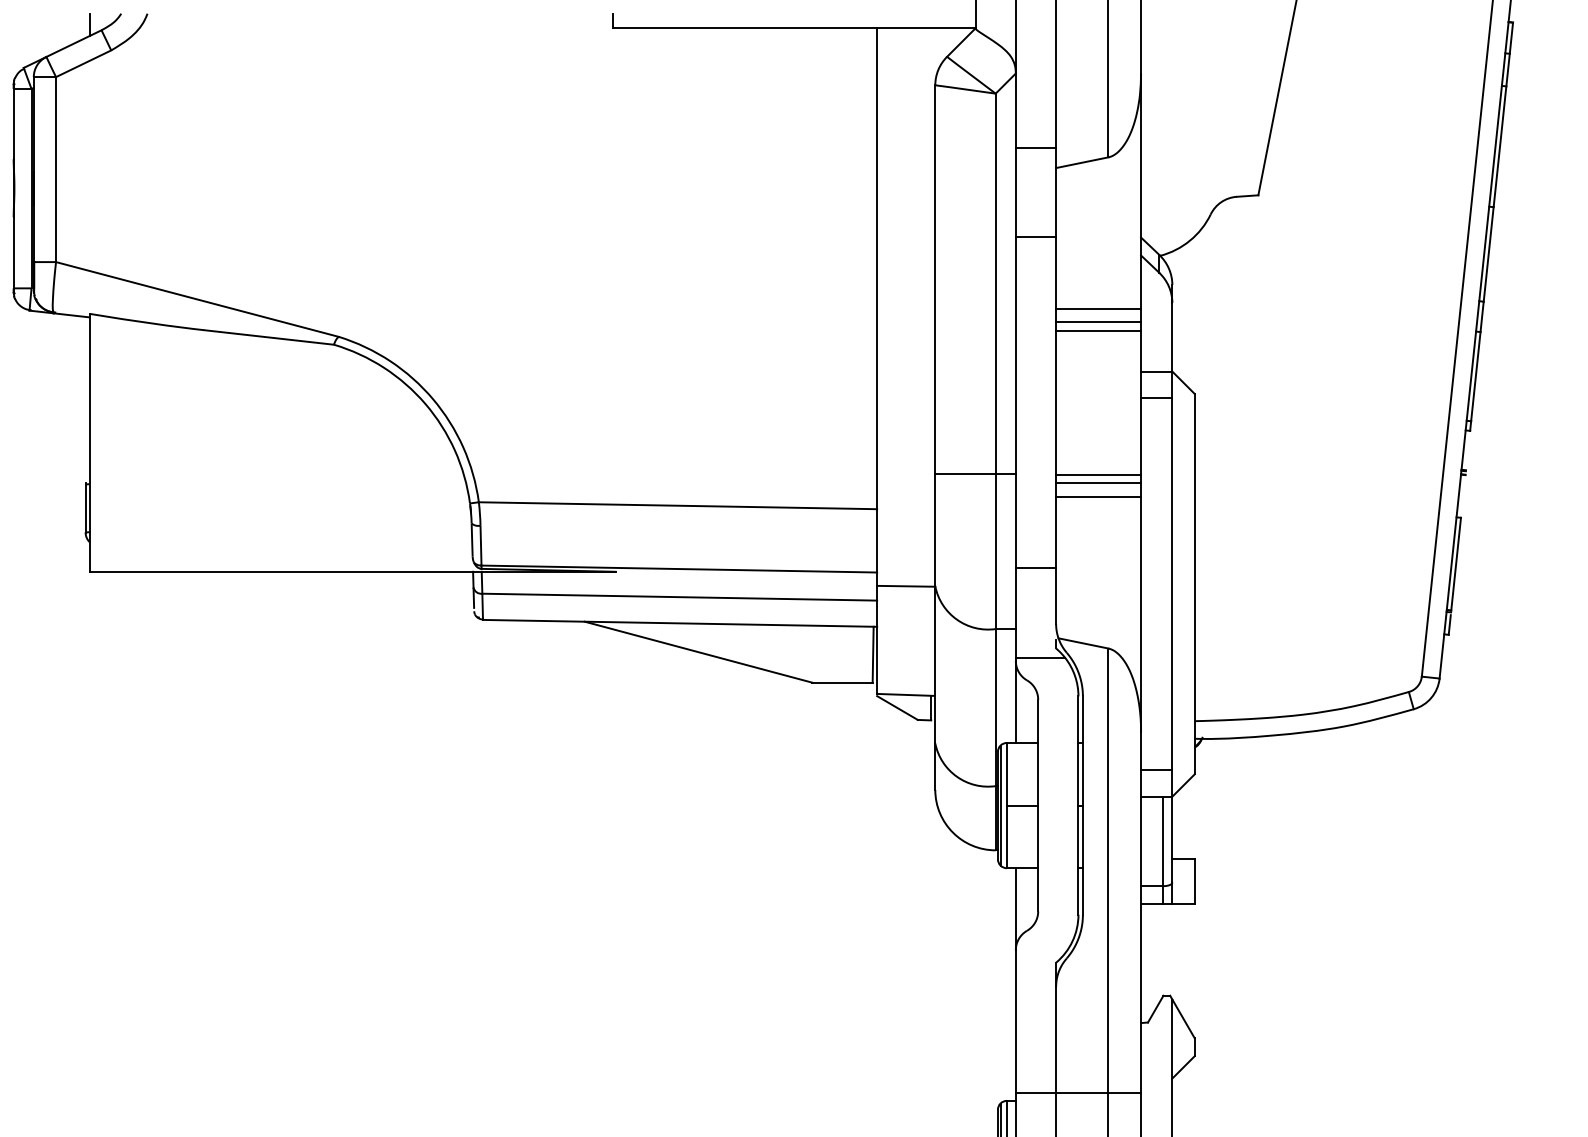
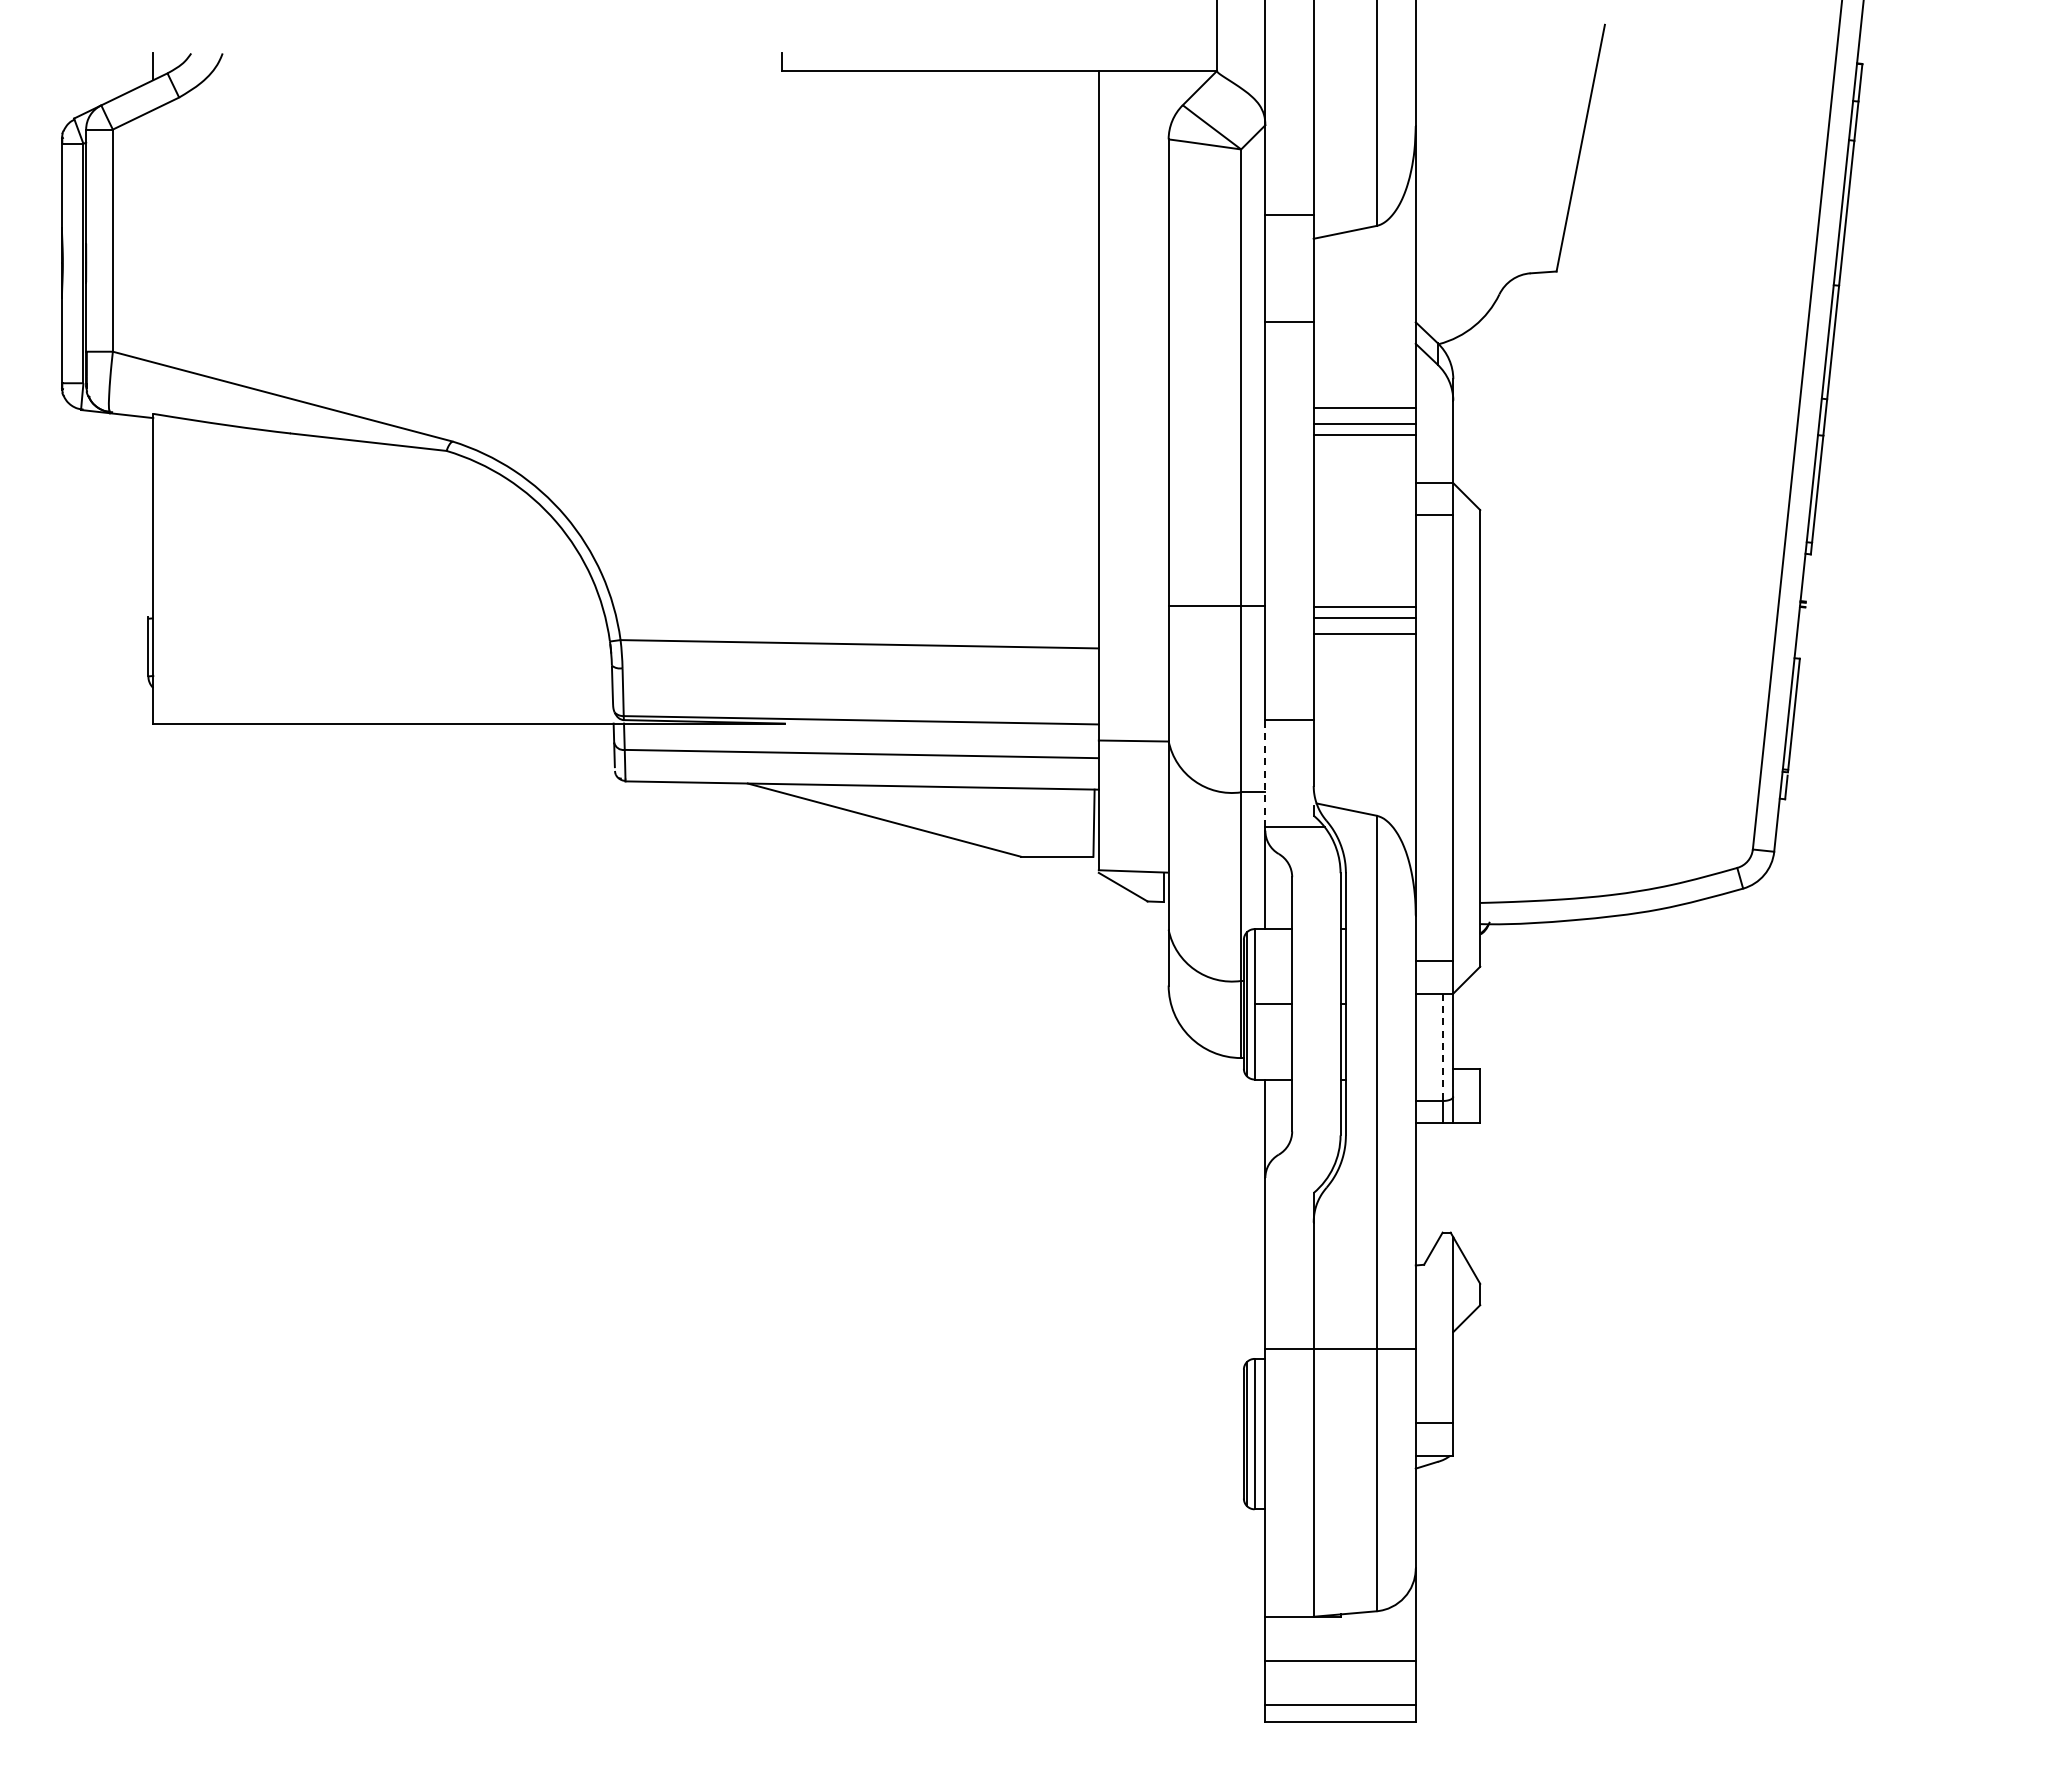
line: (1015, 613) -> (1265, 773), solid -> dashed
line: (1163, 841) -> (1442, 1047), solid -> dashed

